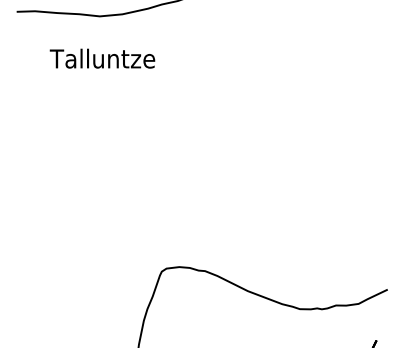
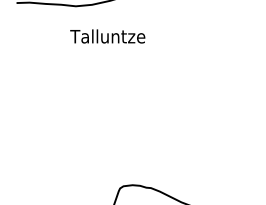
text: (102, 58) -> (107, 36), moved

